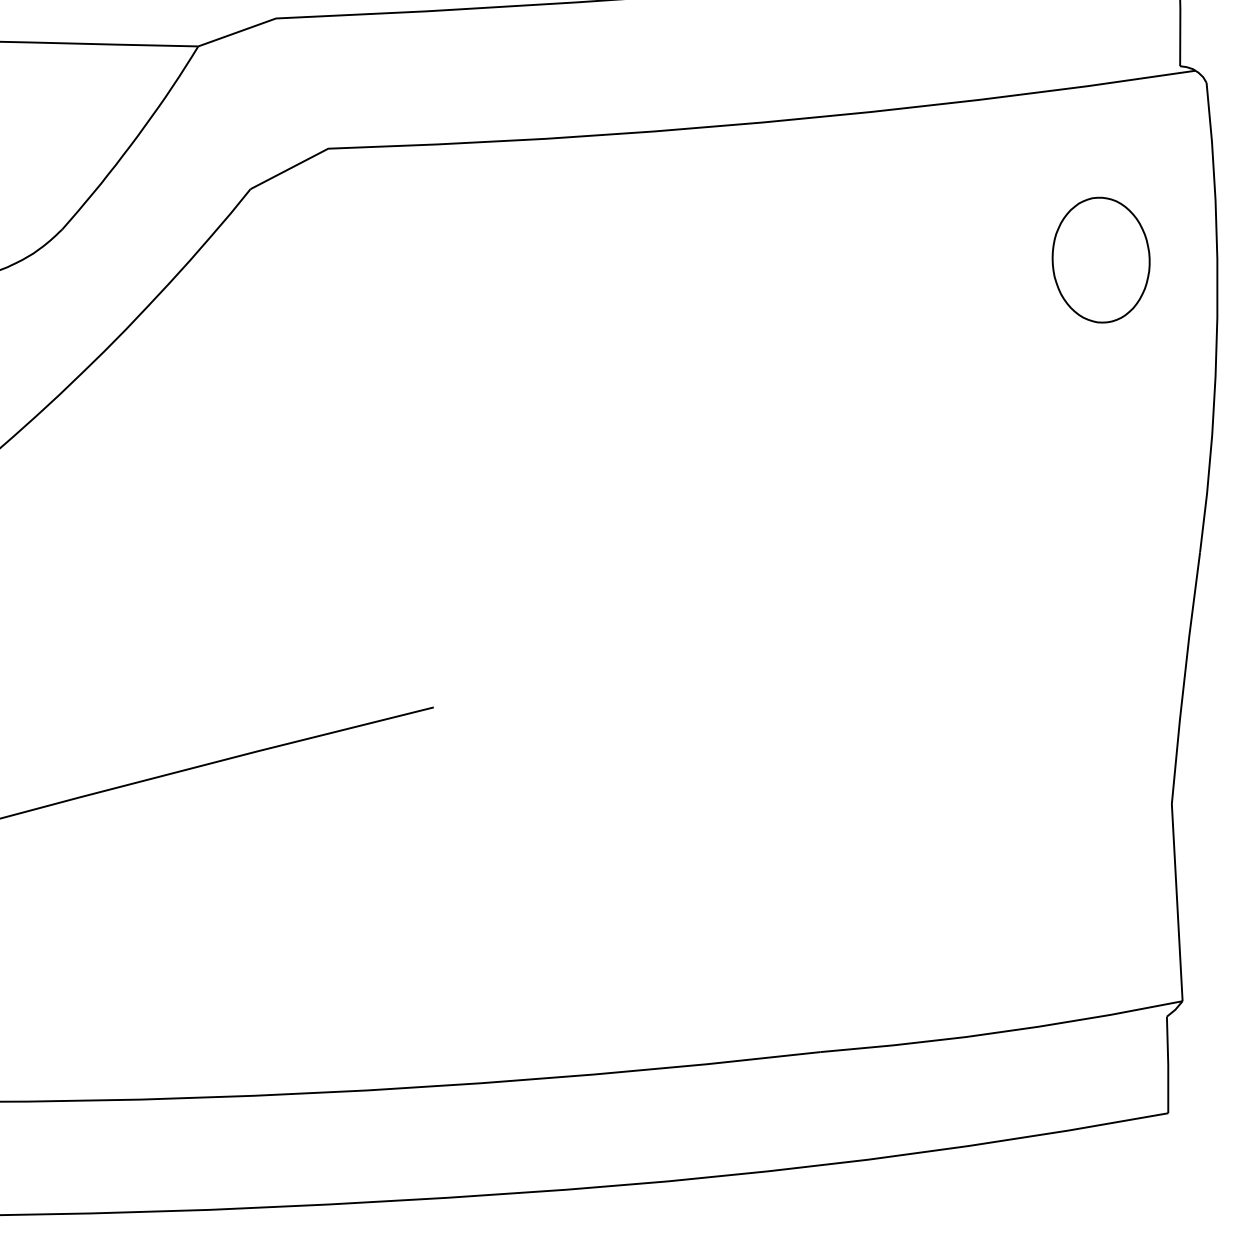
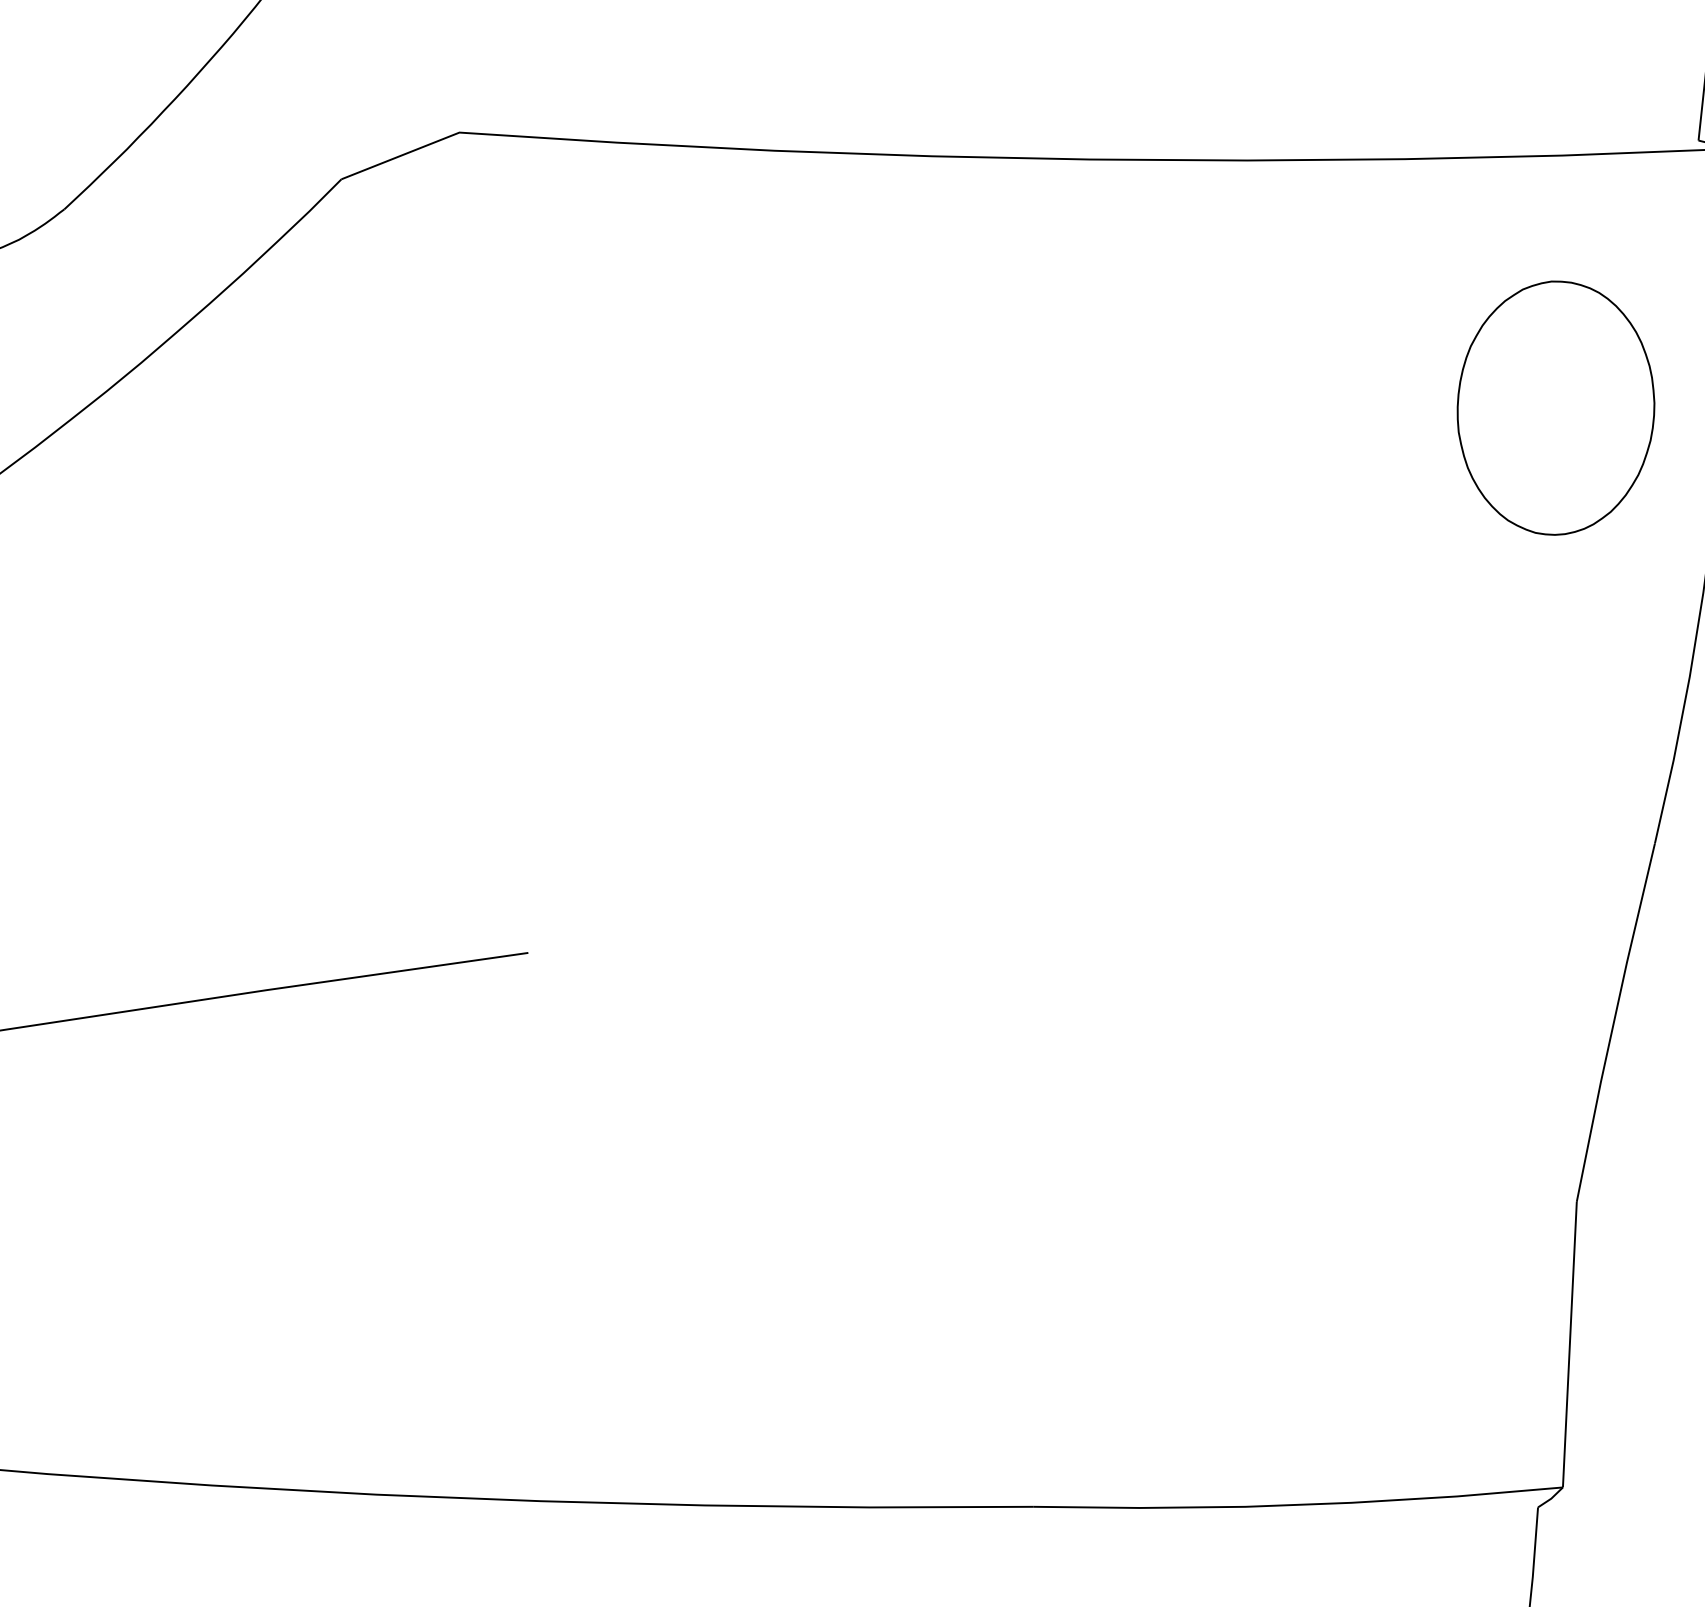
part: (1100, 259) -> (1555, 407), size x1.4

